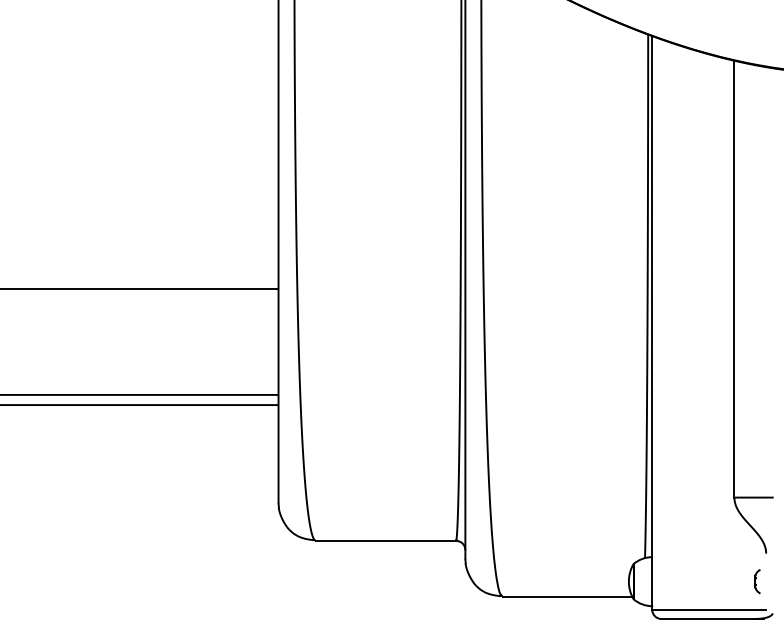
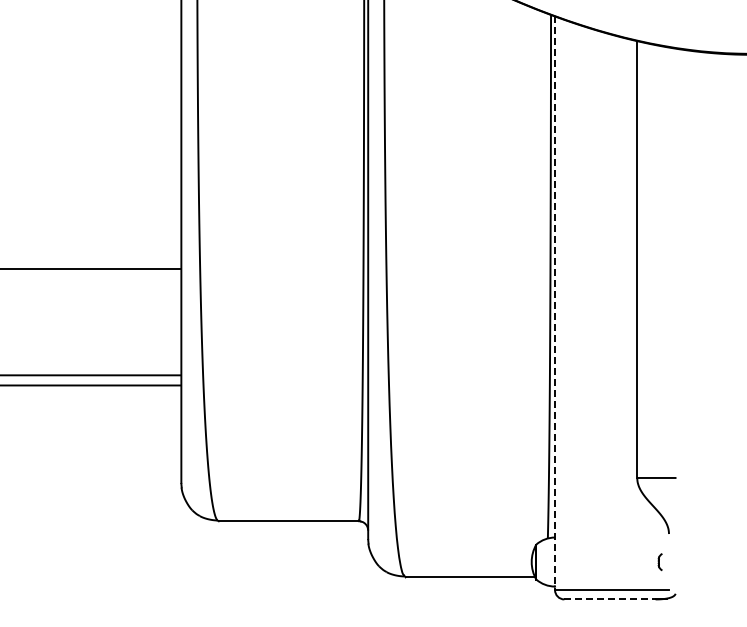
line: (652, 322) -> (555, 302), solid -> dashed
part: (757, 581) -> (660, 561), size x0.7
line: (707, 619) -> (610, 599), solid -> dashed

